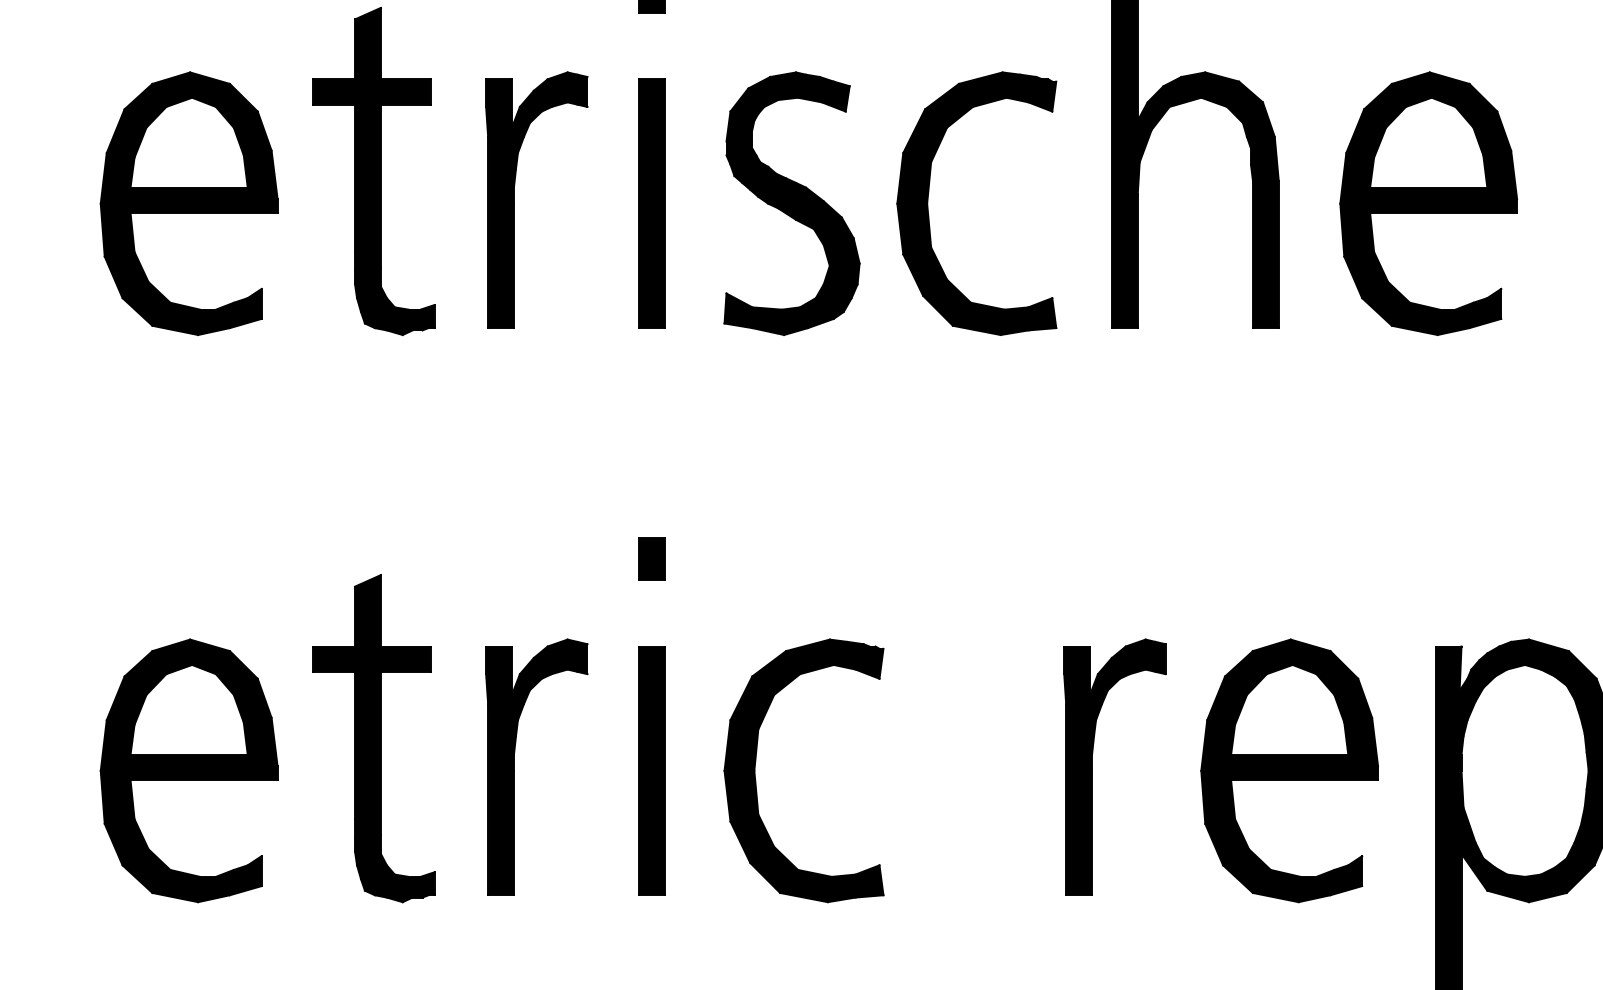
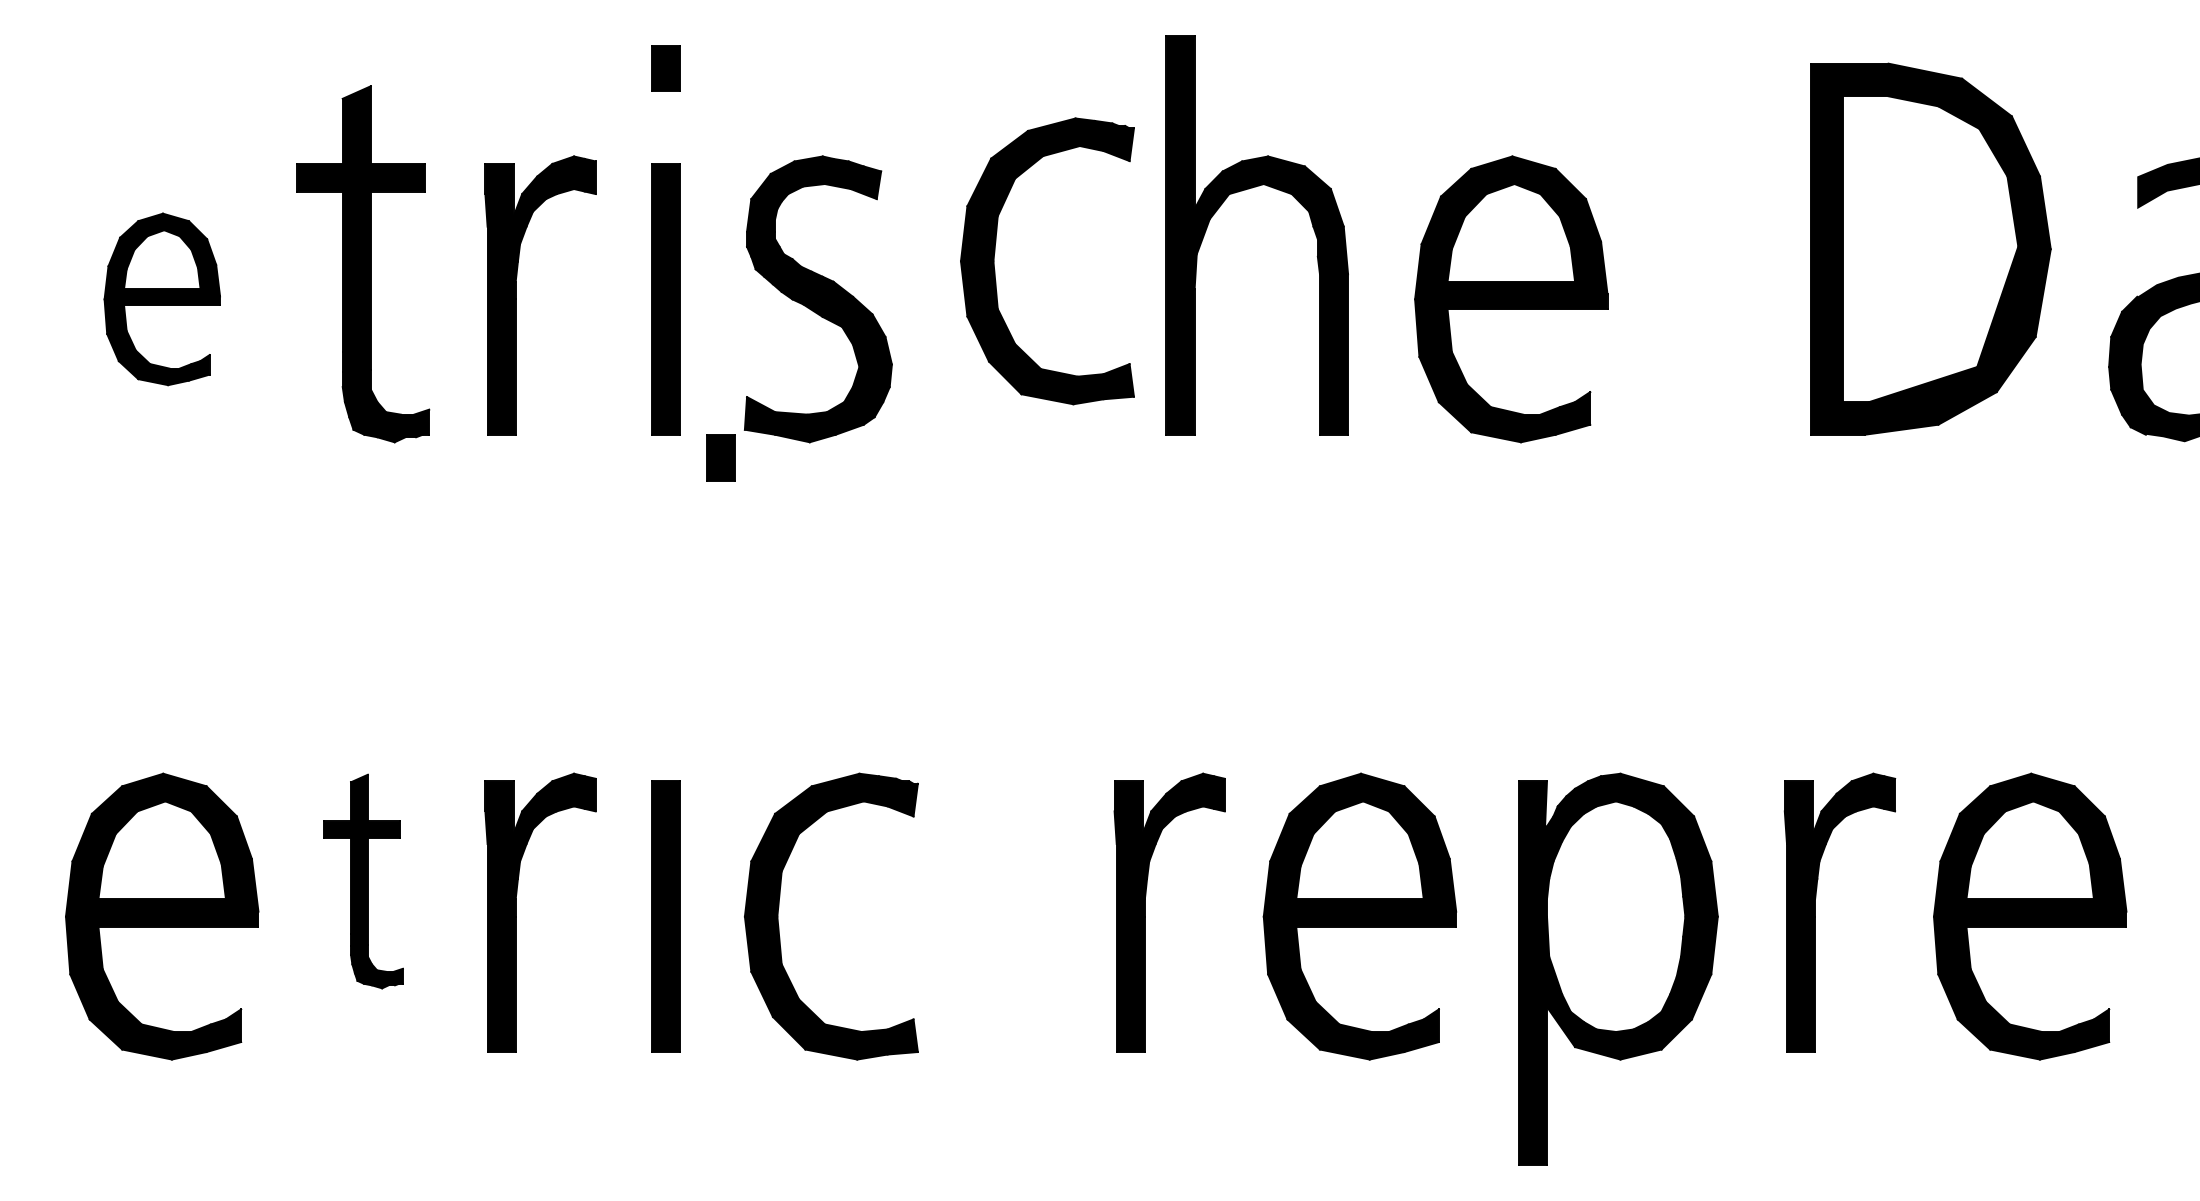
part: (929, 196) -> (995, 253), moved
part: (189, 203) -> (162, 299), size x0.6
part: (651, 558) -> (720, 457), moved
part: (374, 738) -> (363, 881), size x0.6

